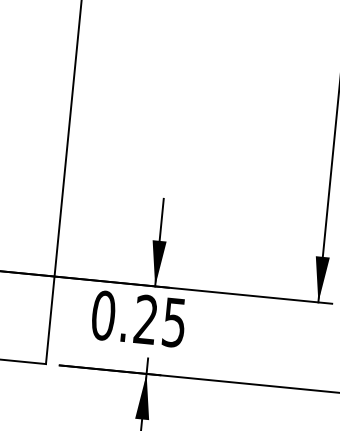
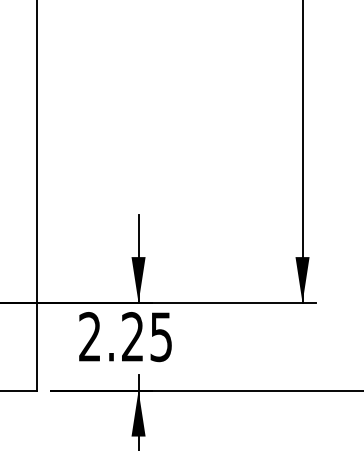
text: (102, 316) -> (89, 337), 0.25 -> 2.25

